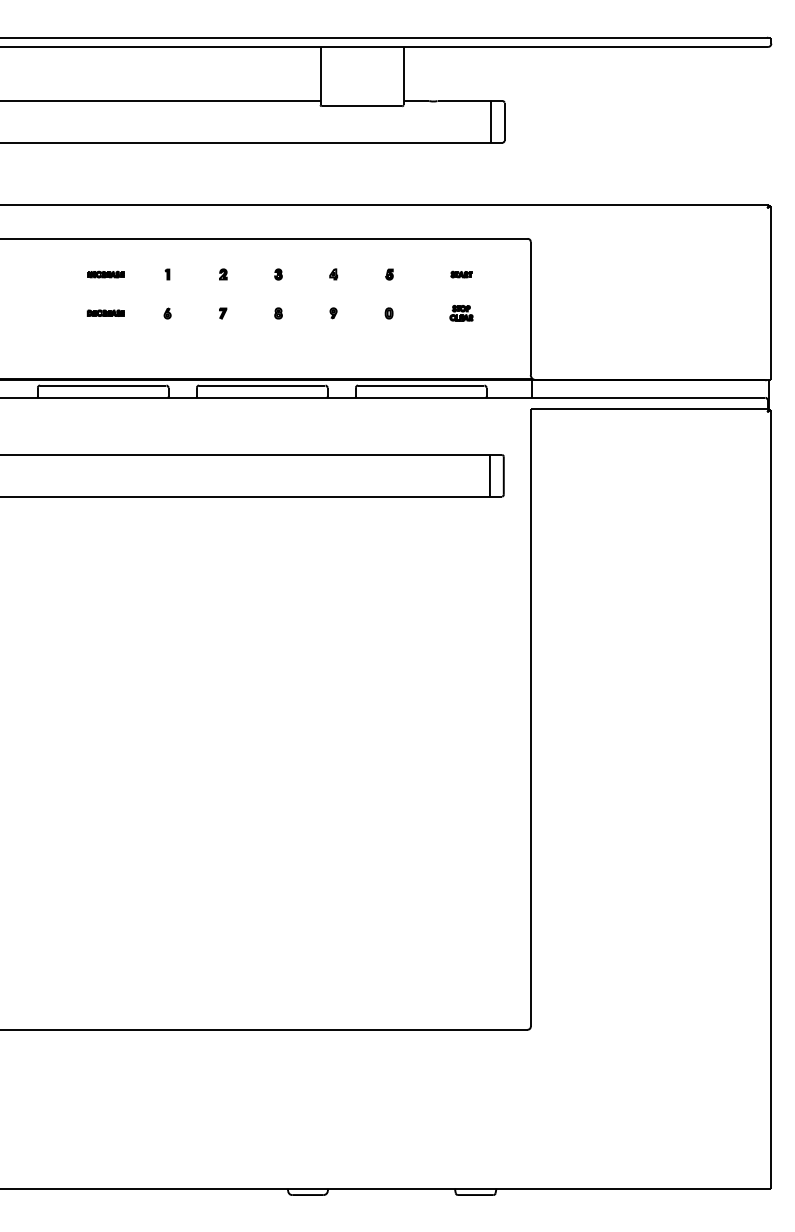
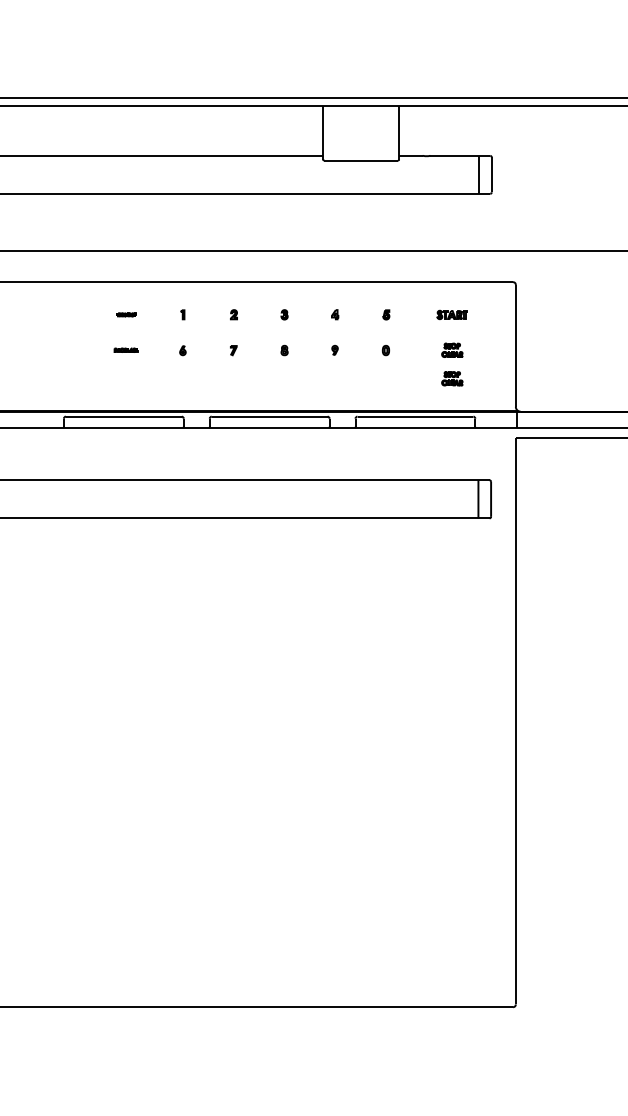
part: (105, 274) -> (125, 314), size x0.6
part: (461, 274) -> (452, 314), size x1.6
part: (105, 312) -> (125, 349), size x0.7
part: (461, 344) -> (452, 378), added

